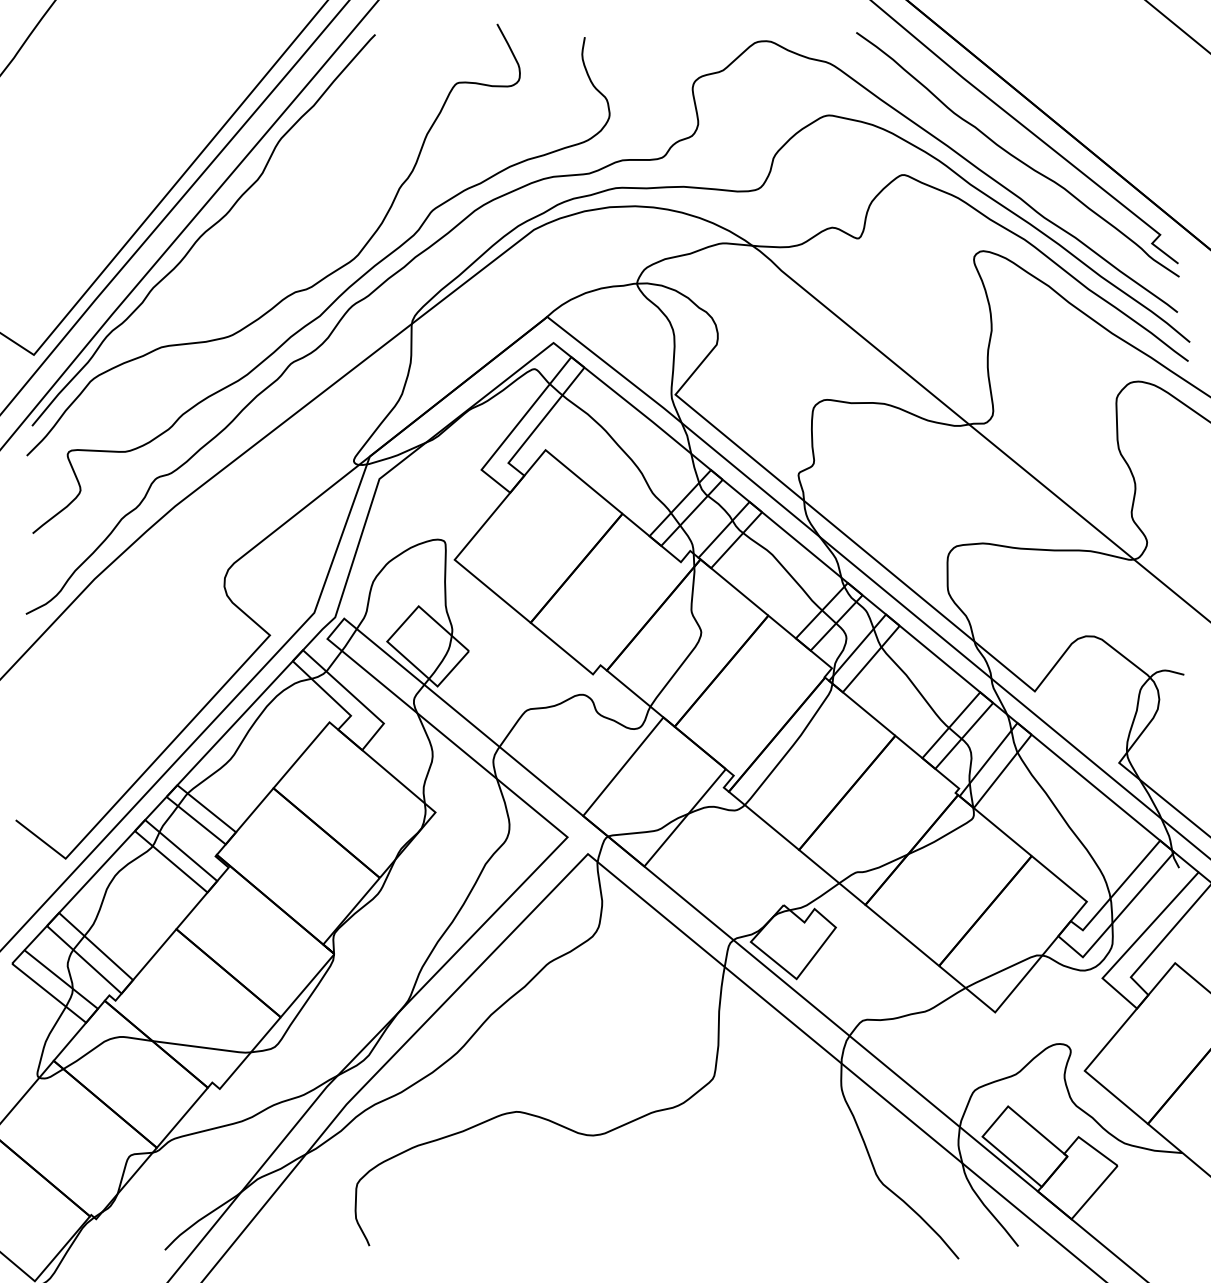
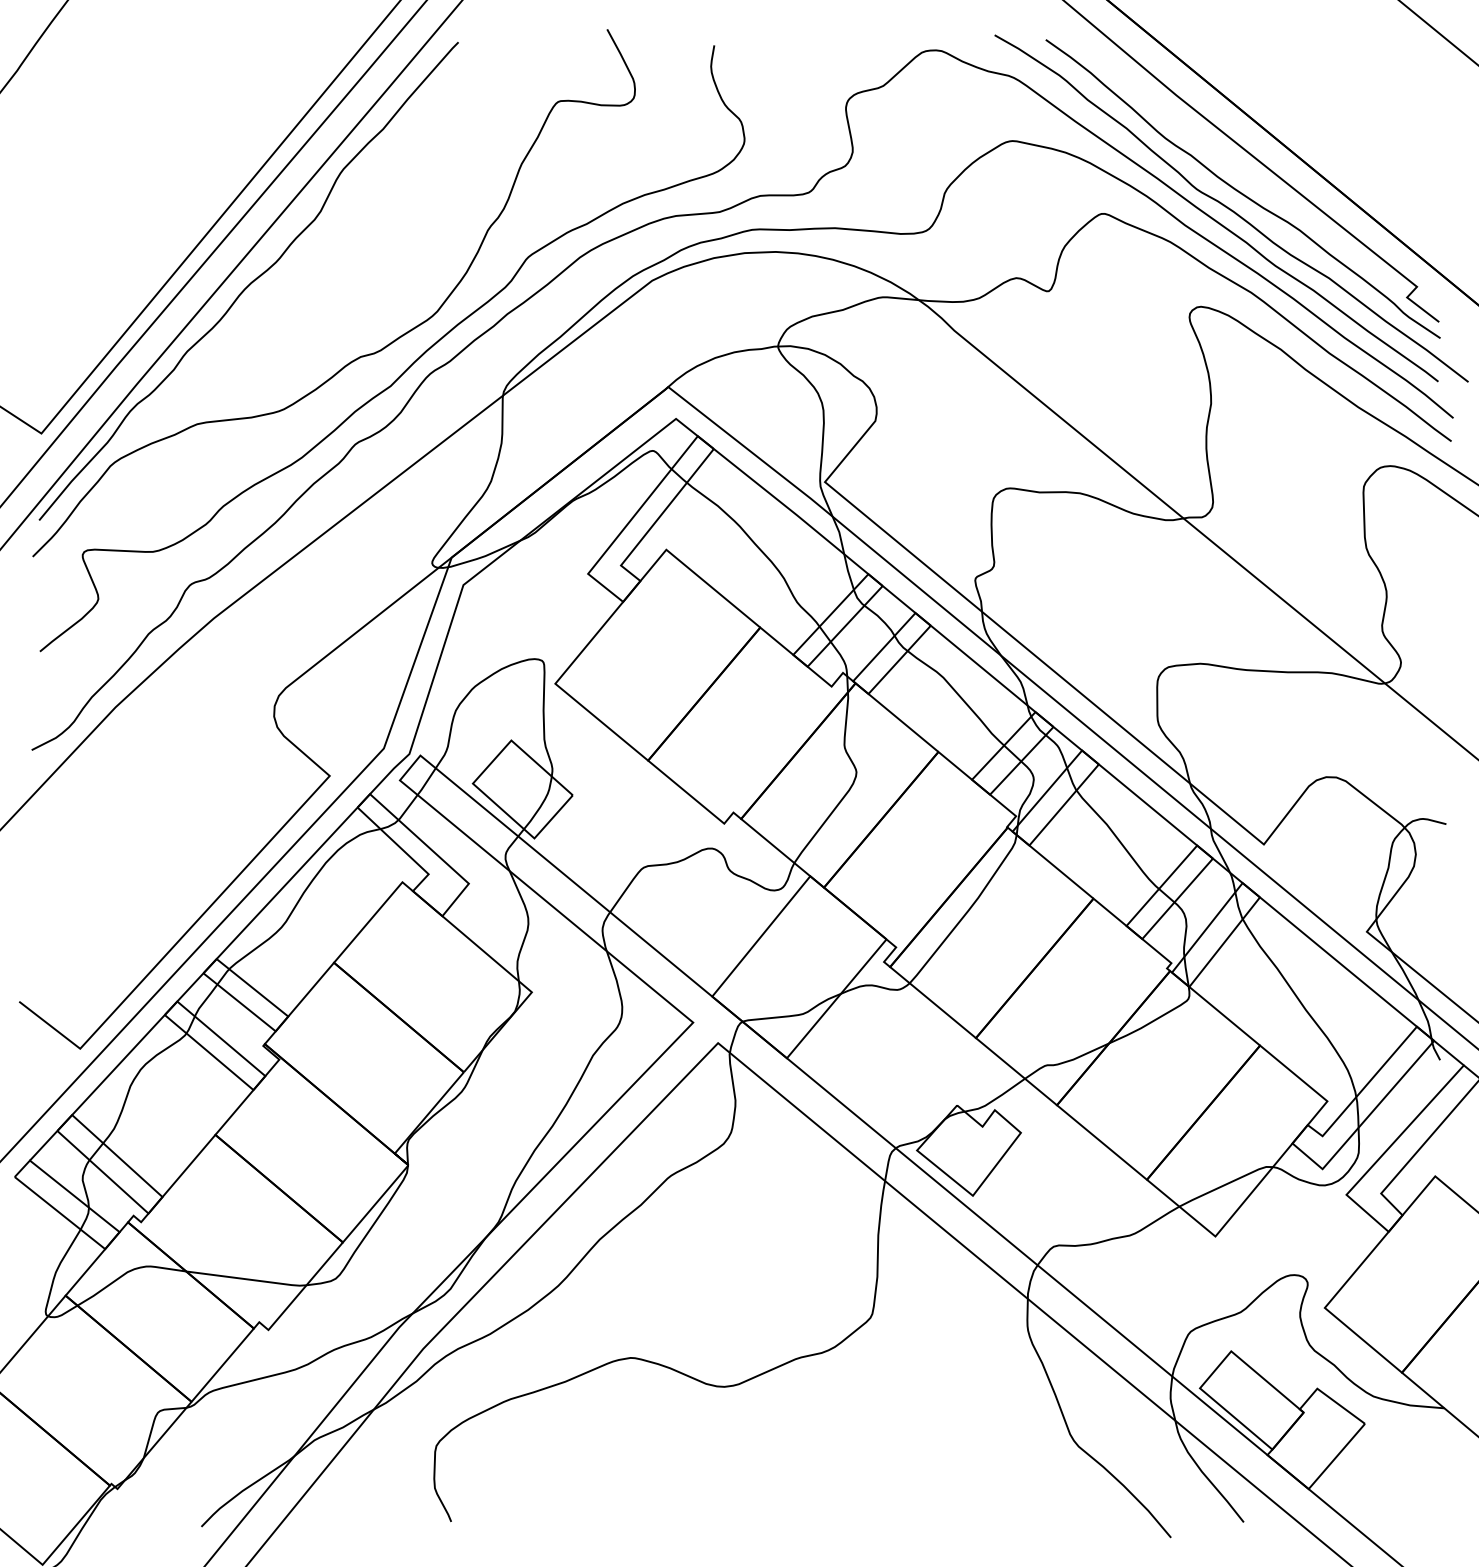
curve: (1007, 170) -> (1230, 208), added

